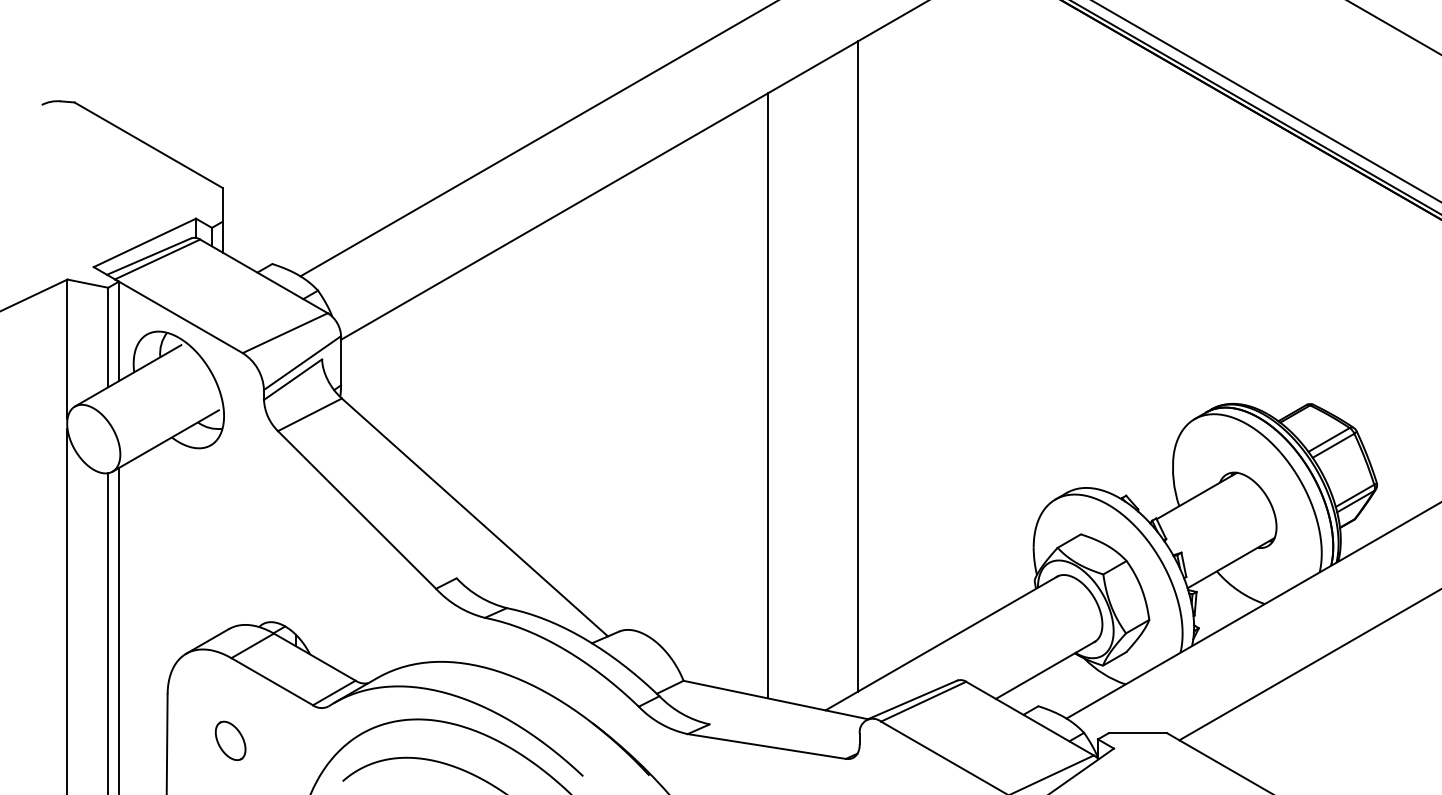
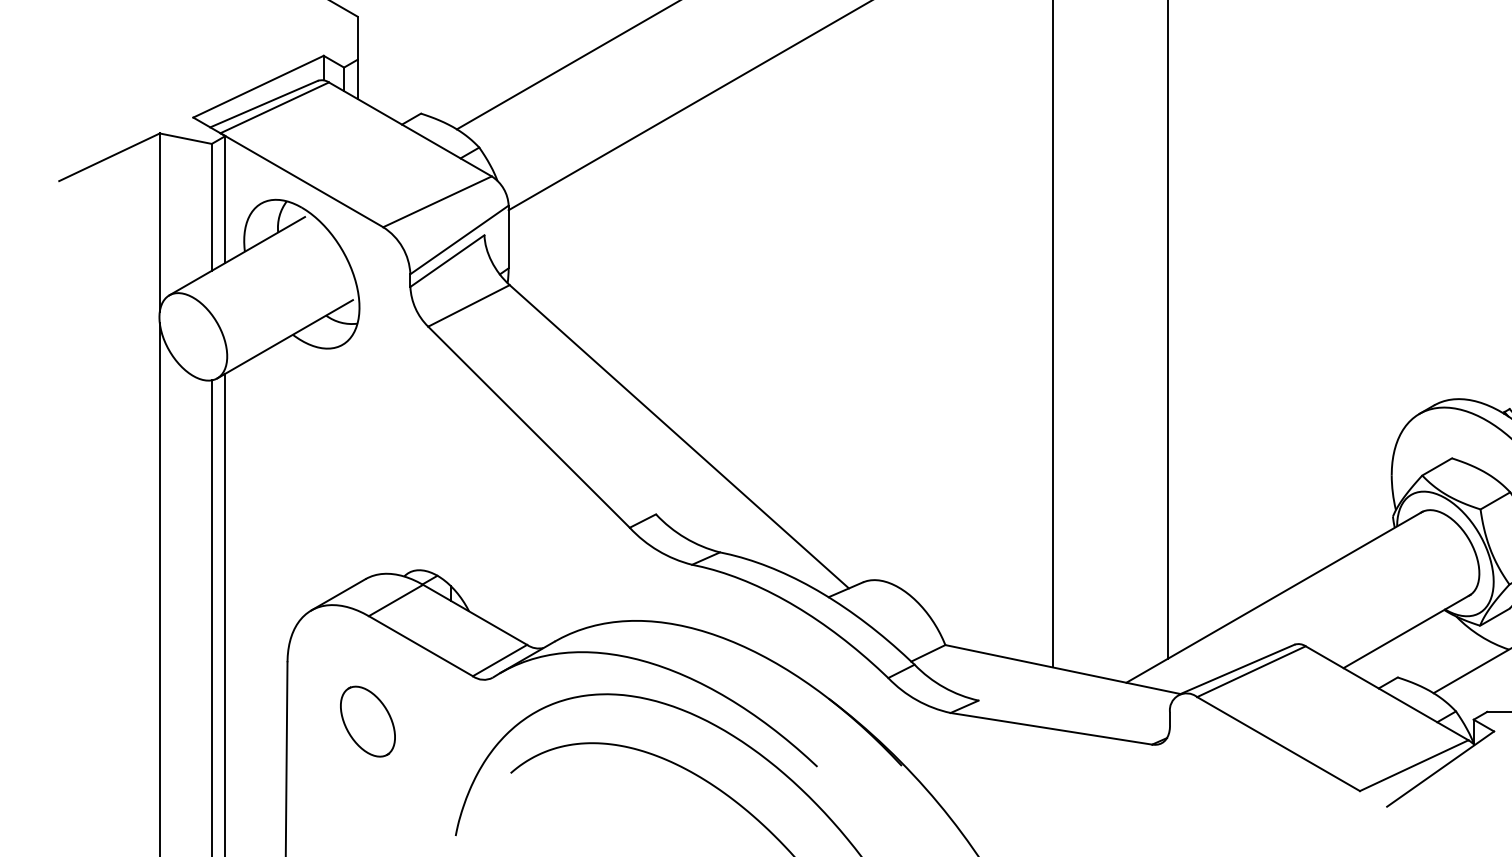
part: (230, 740) -> (367, 721), size x1.43

